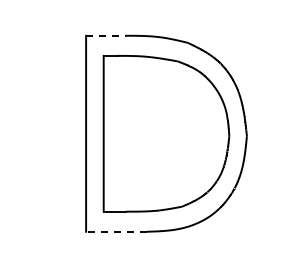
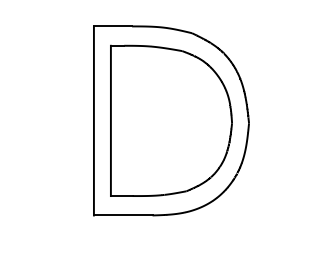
line: (106, 35) -> (113, 26), dashed -> solid
line: (115, 231) -> (122, 215), dashed -> solid

